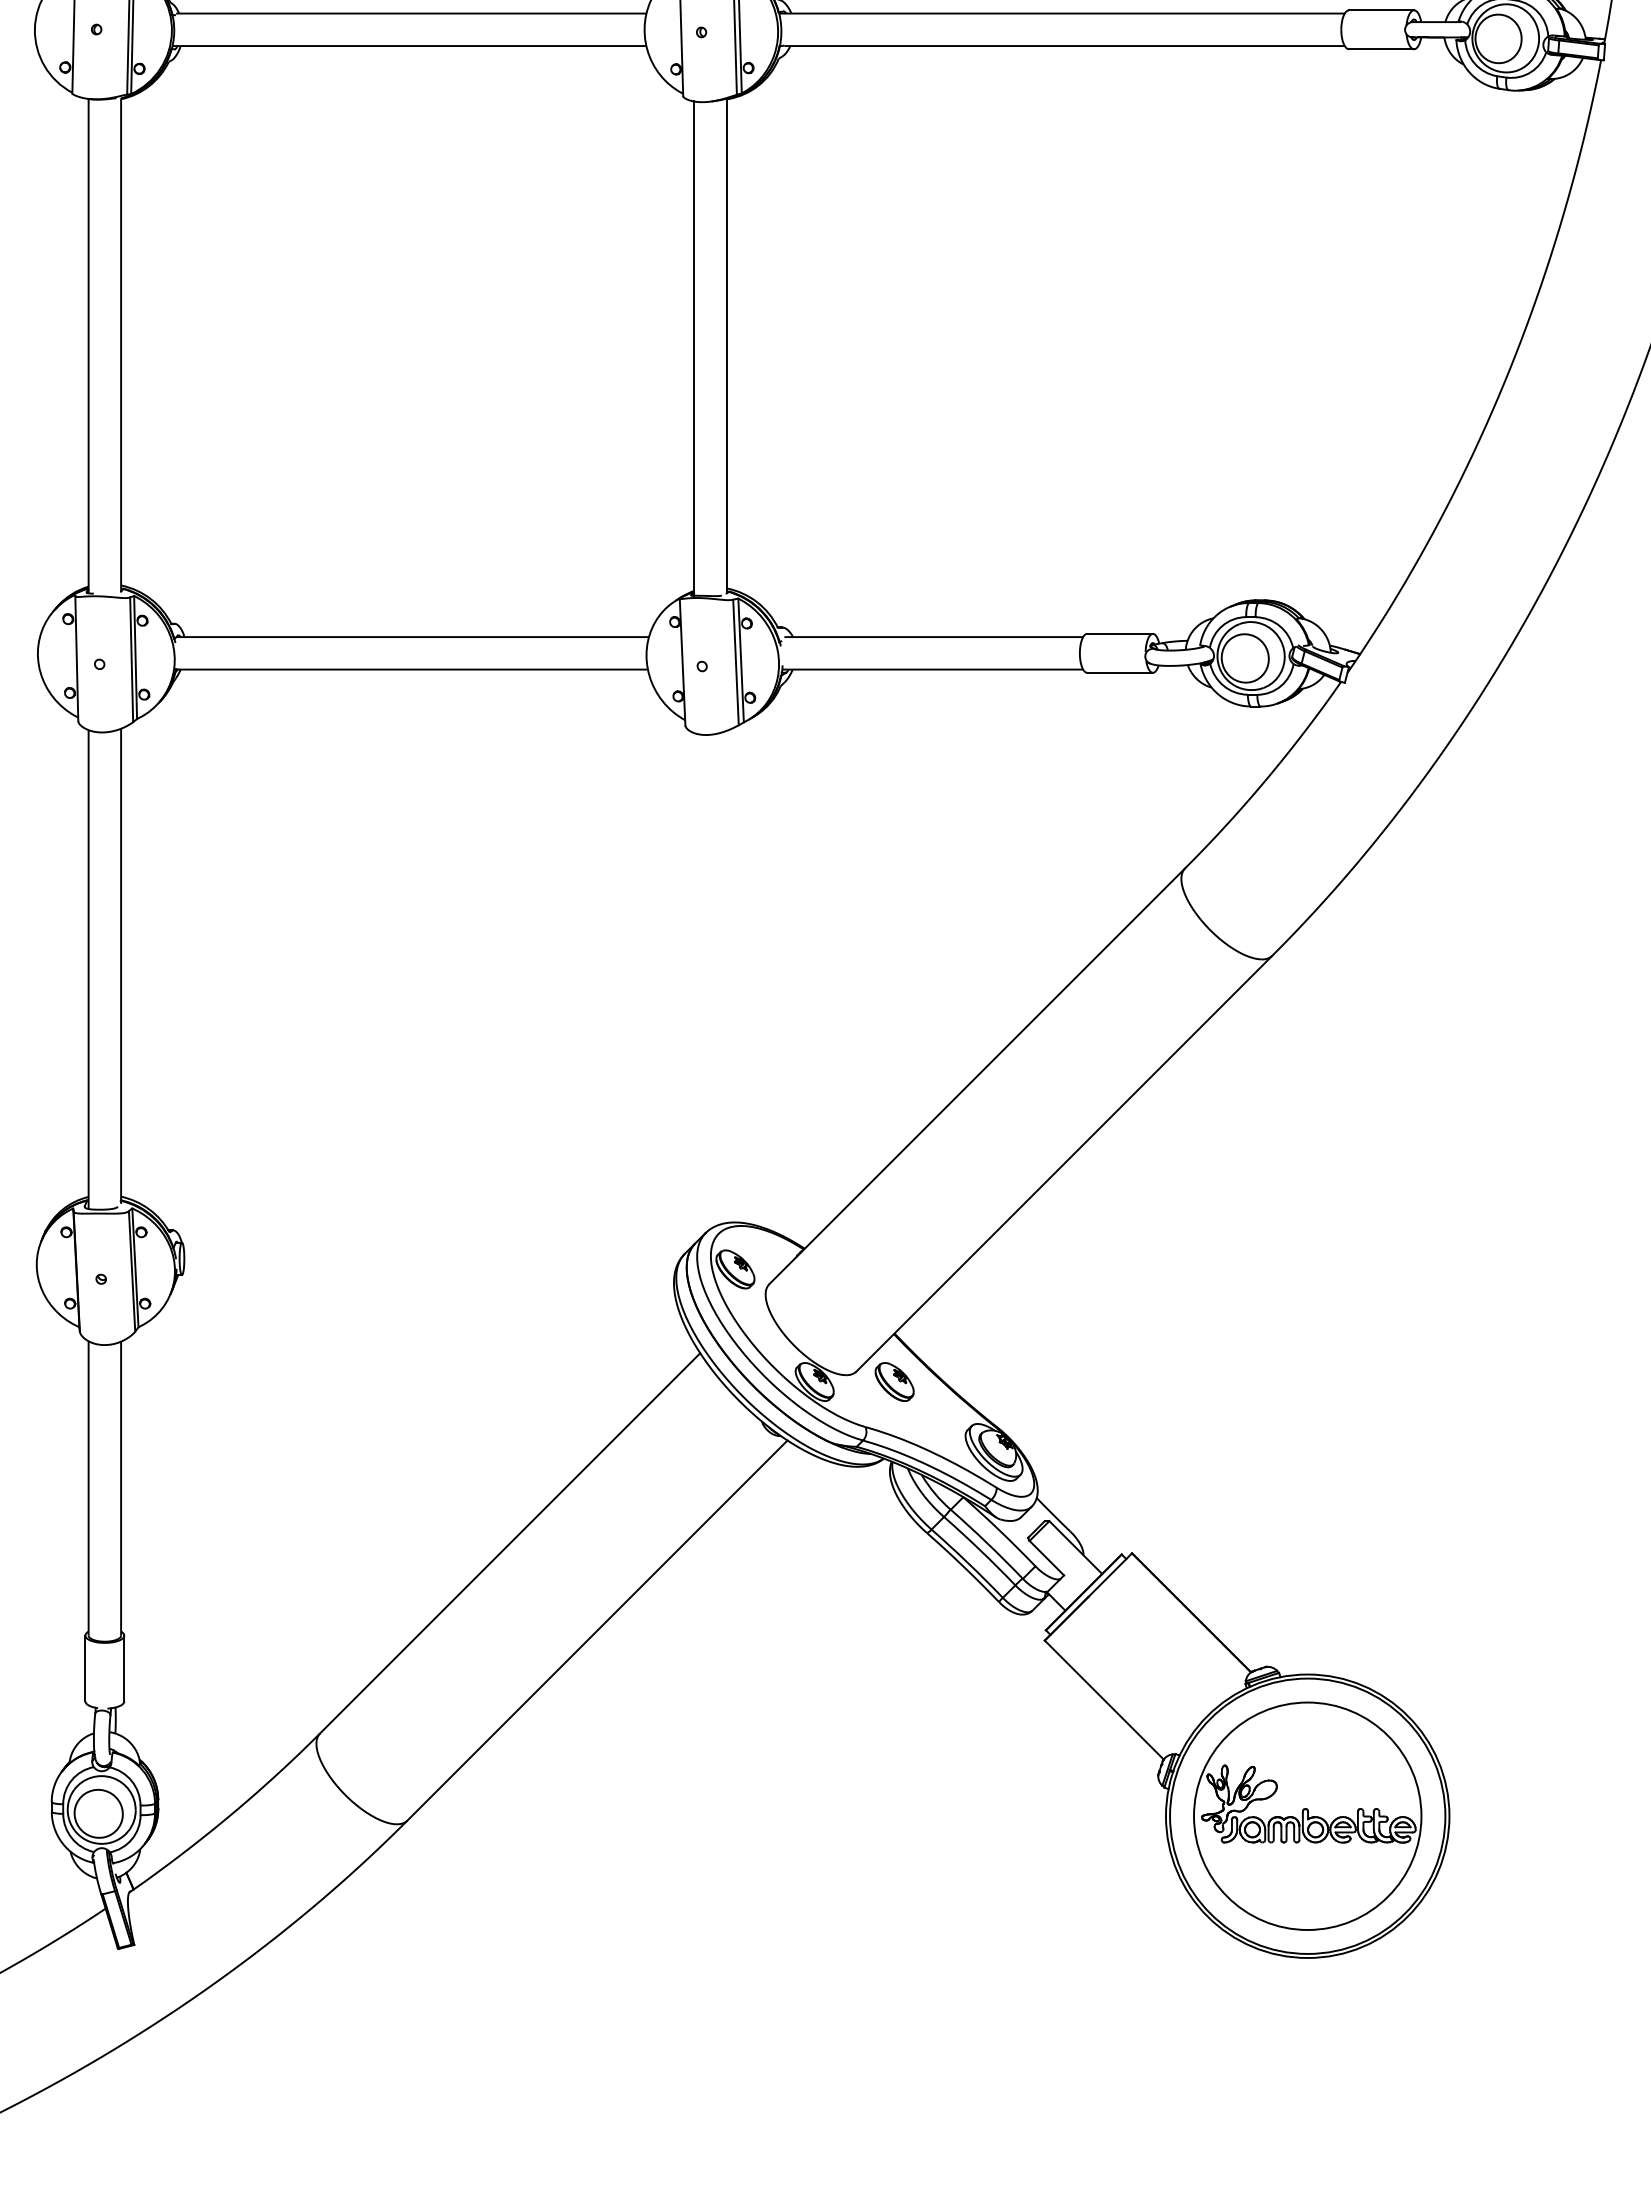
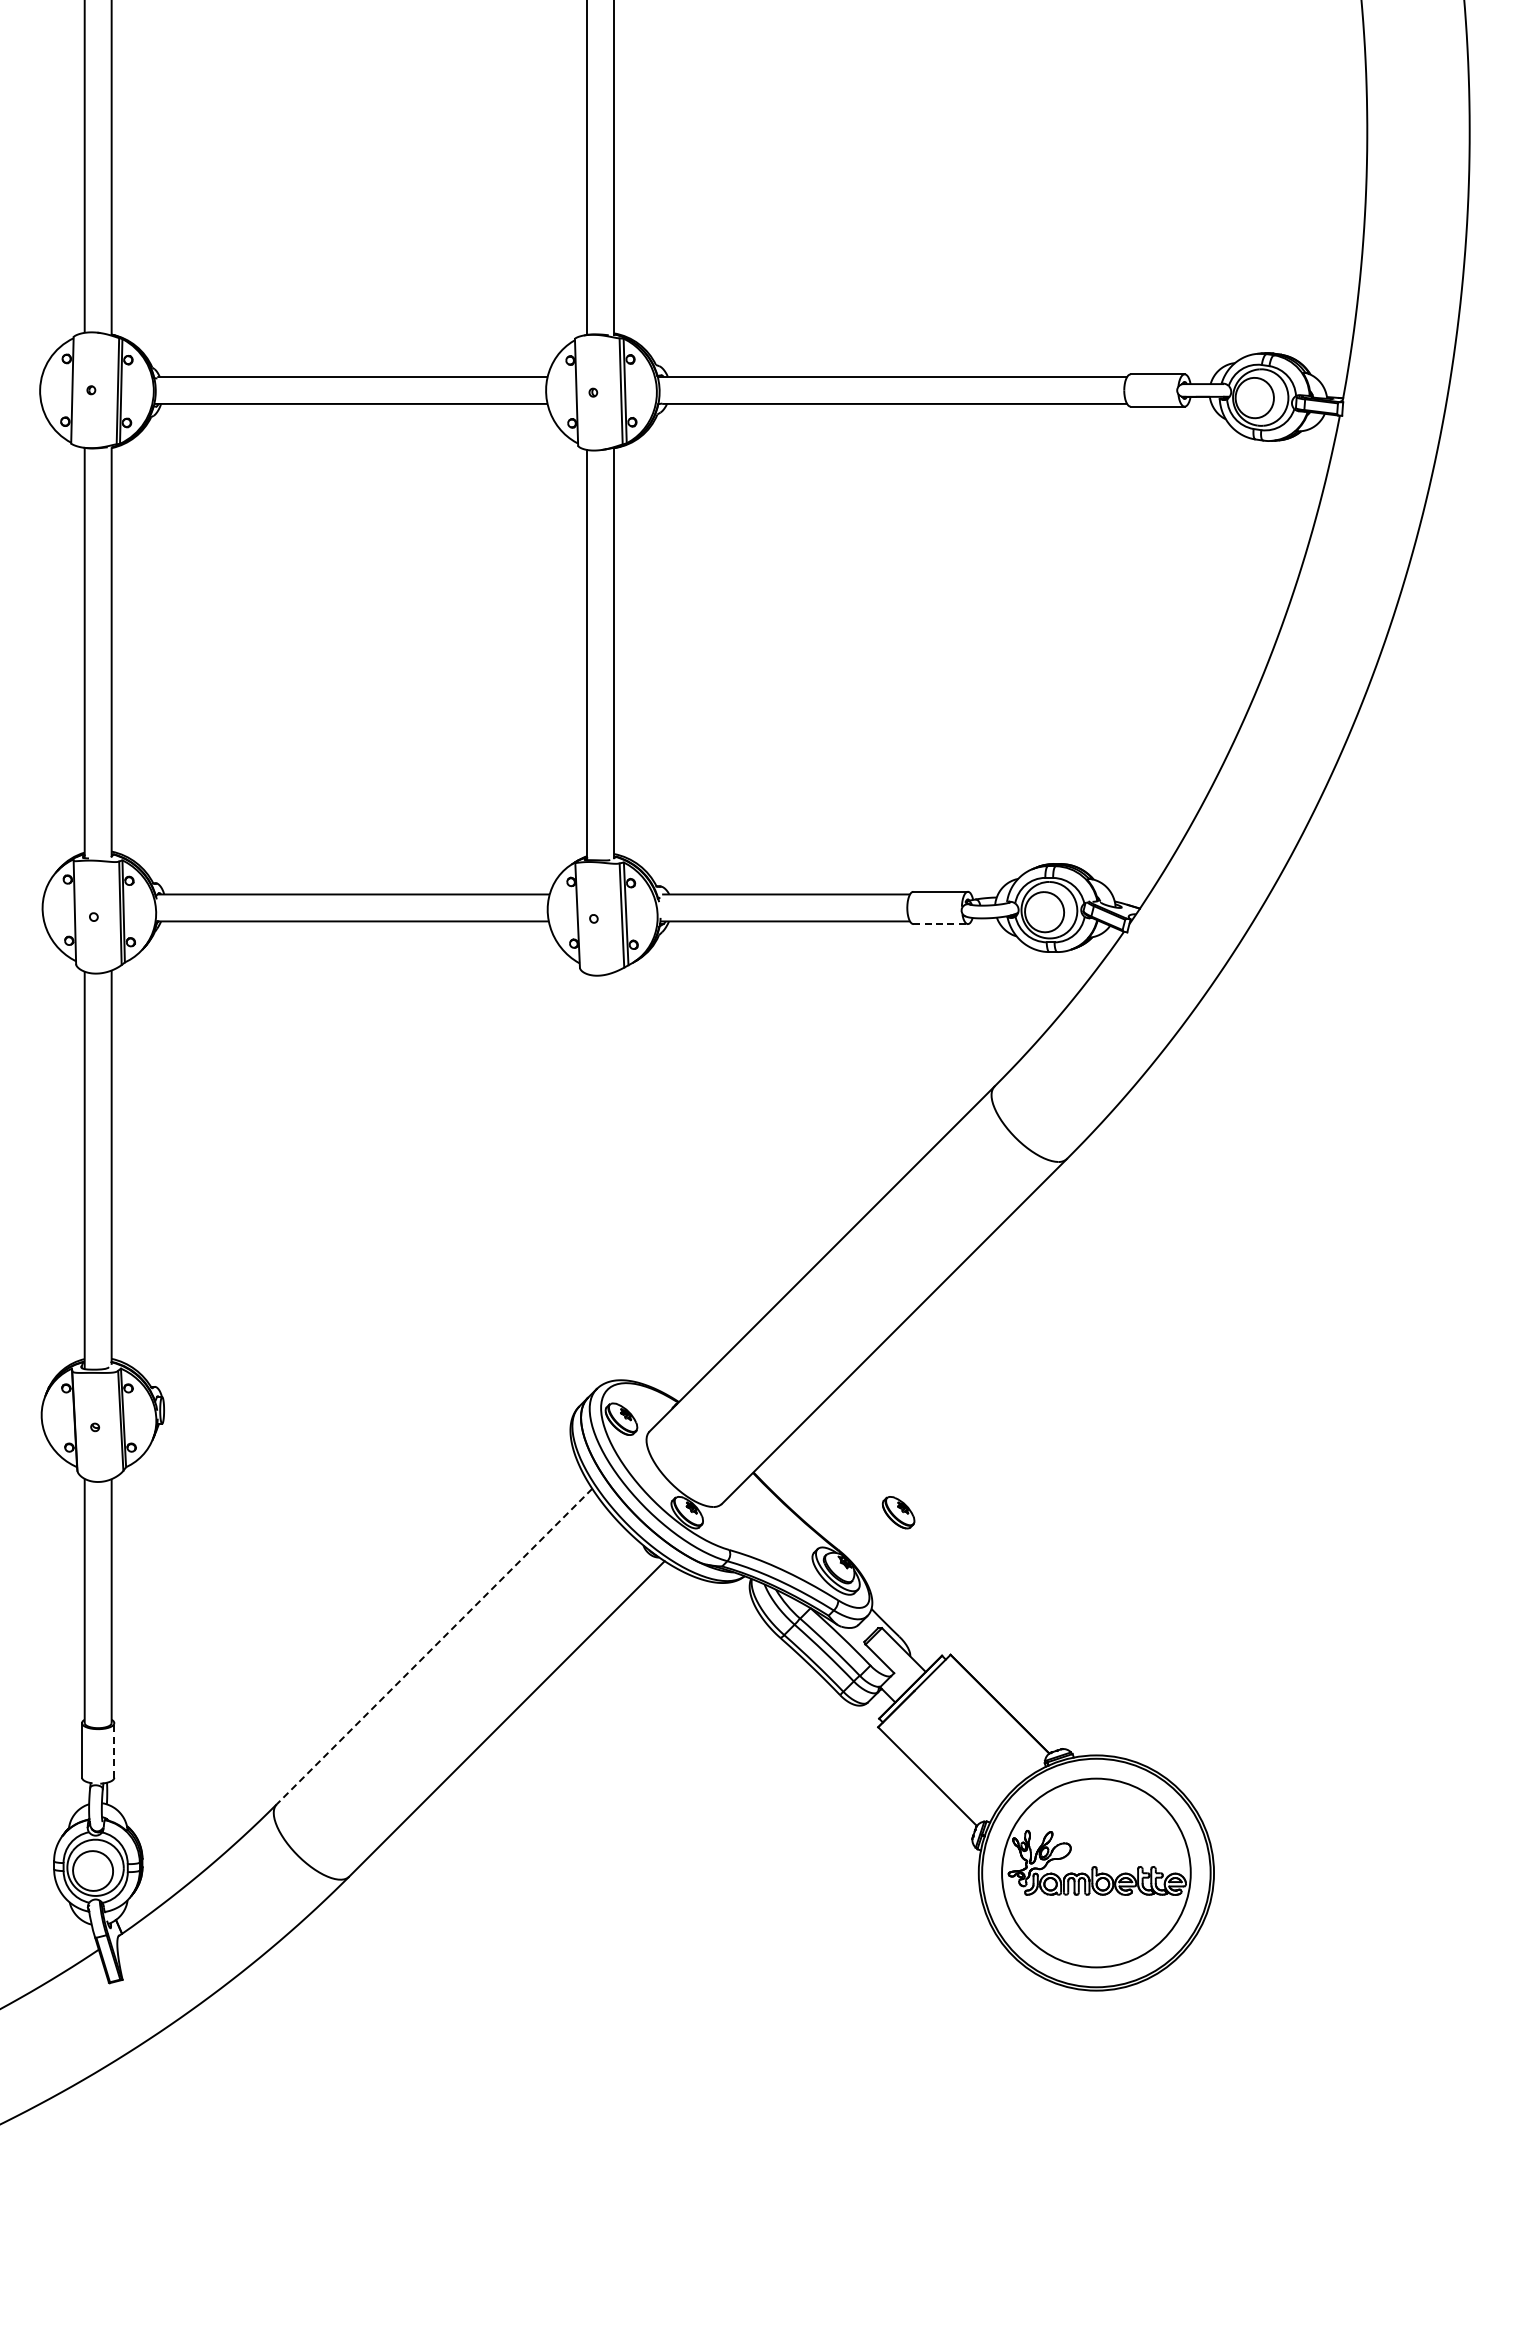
line: (1121, 673) -> (941, 924), solid -> dashed
part: (894, 1381) -> (898, 1512), moved
line: (510, 1543) -> (434, 1646), solid -> dashed
line: (124, 1667) -> (114, 1749), solid -> dashed

